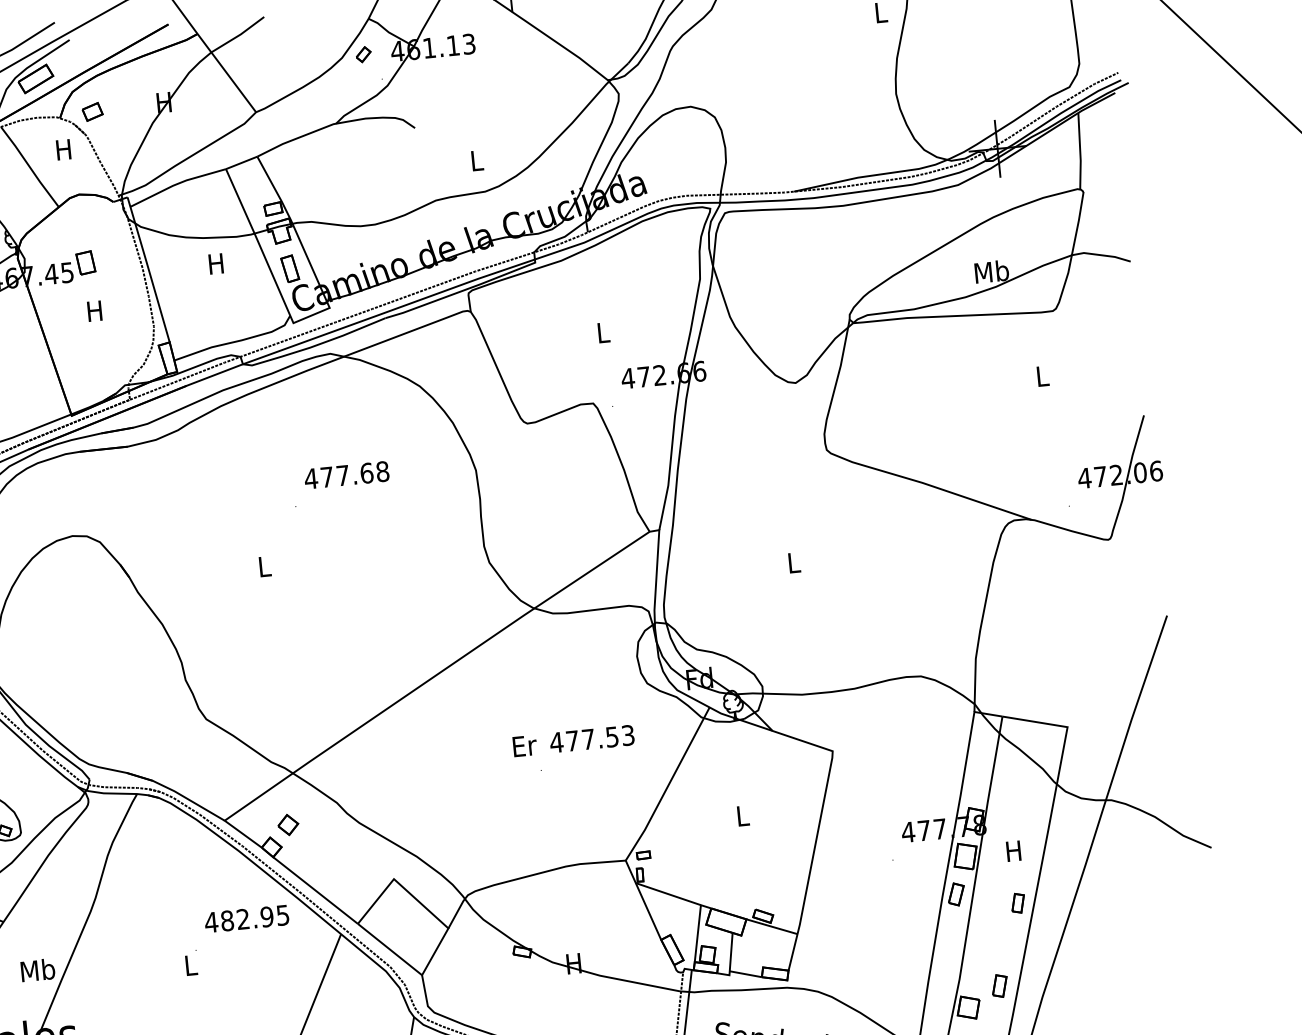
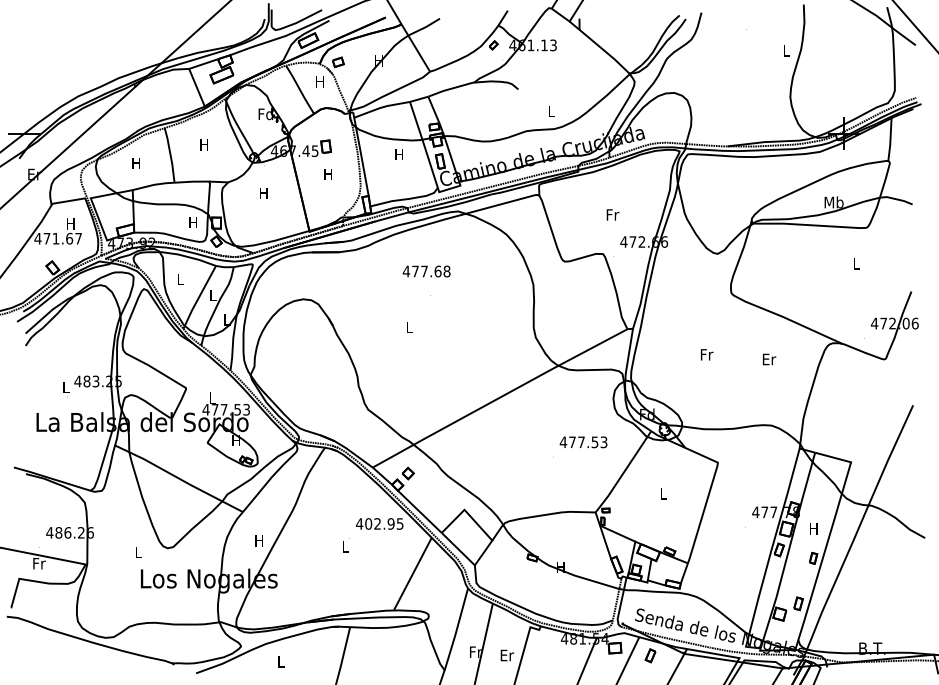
text: (603, 332) -> (612, 214), L -> Fr
text: (346, 475) -> (426, 271), moved
text: (793, 562) -> (706, 354), L -> Fr
text: (524, 746) -> (769, 359), moved
text: (227, 920) -> (368, 523), 482.95 -> 402.95
text: (37, 969) -> (259, 540), Mb -> H

